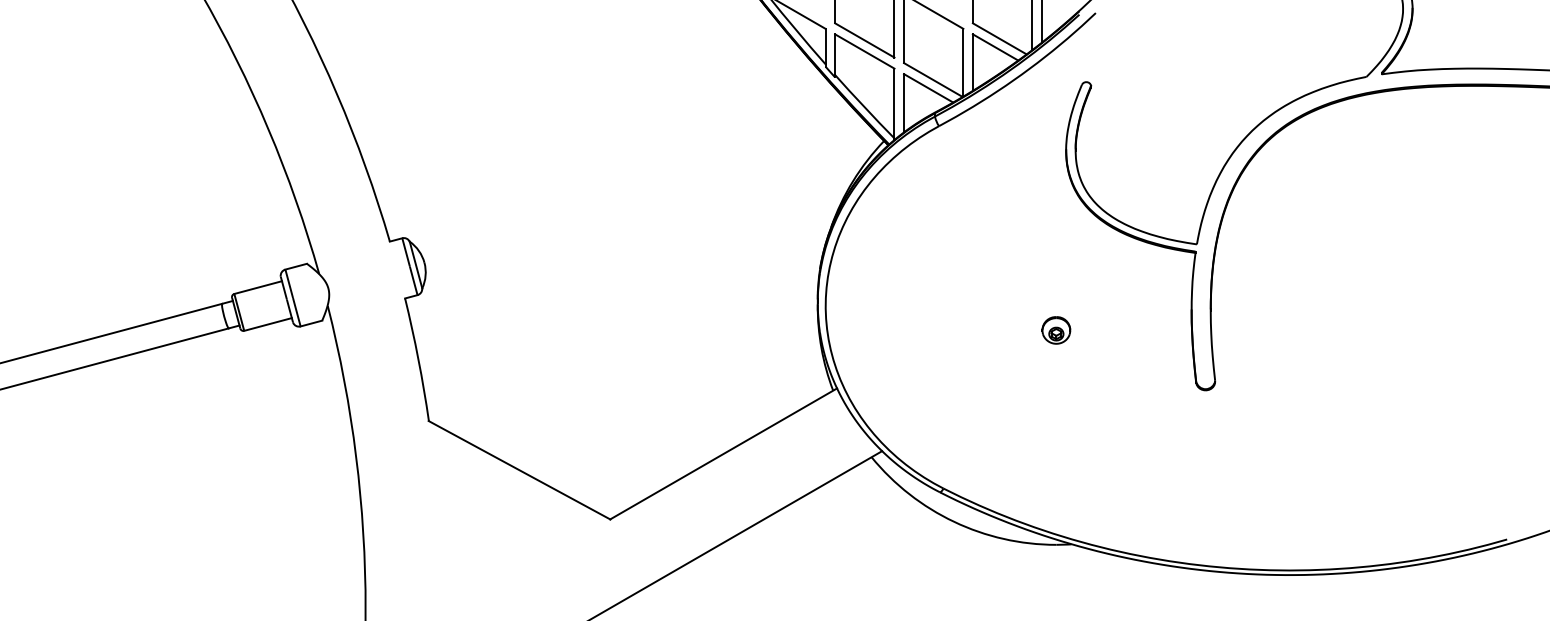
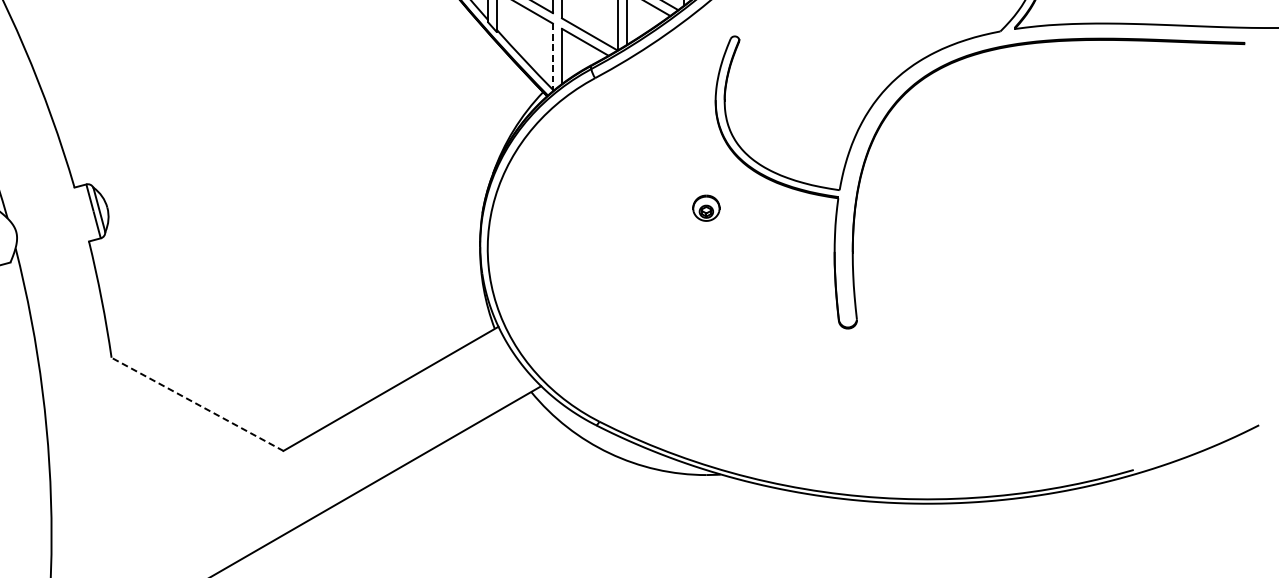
line: (894, 103) -> (552, 56), solid -> dashed
part: (1056, 330) -> (706, 208), moved
line: (519, 470) -> (197, 404), solid -> dashed

